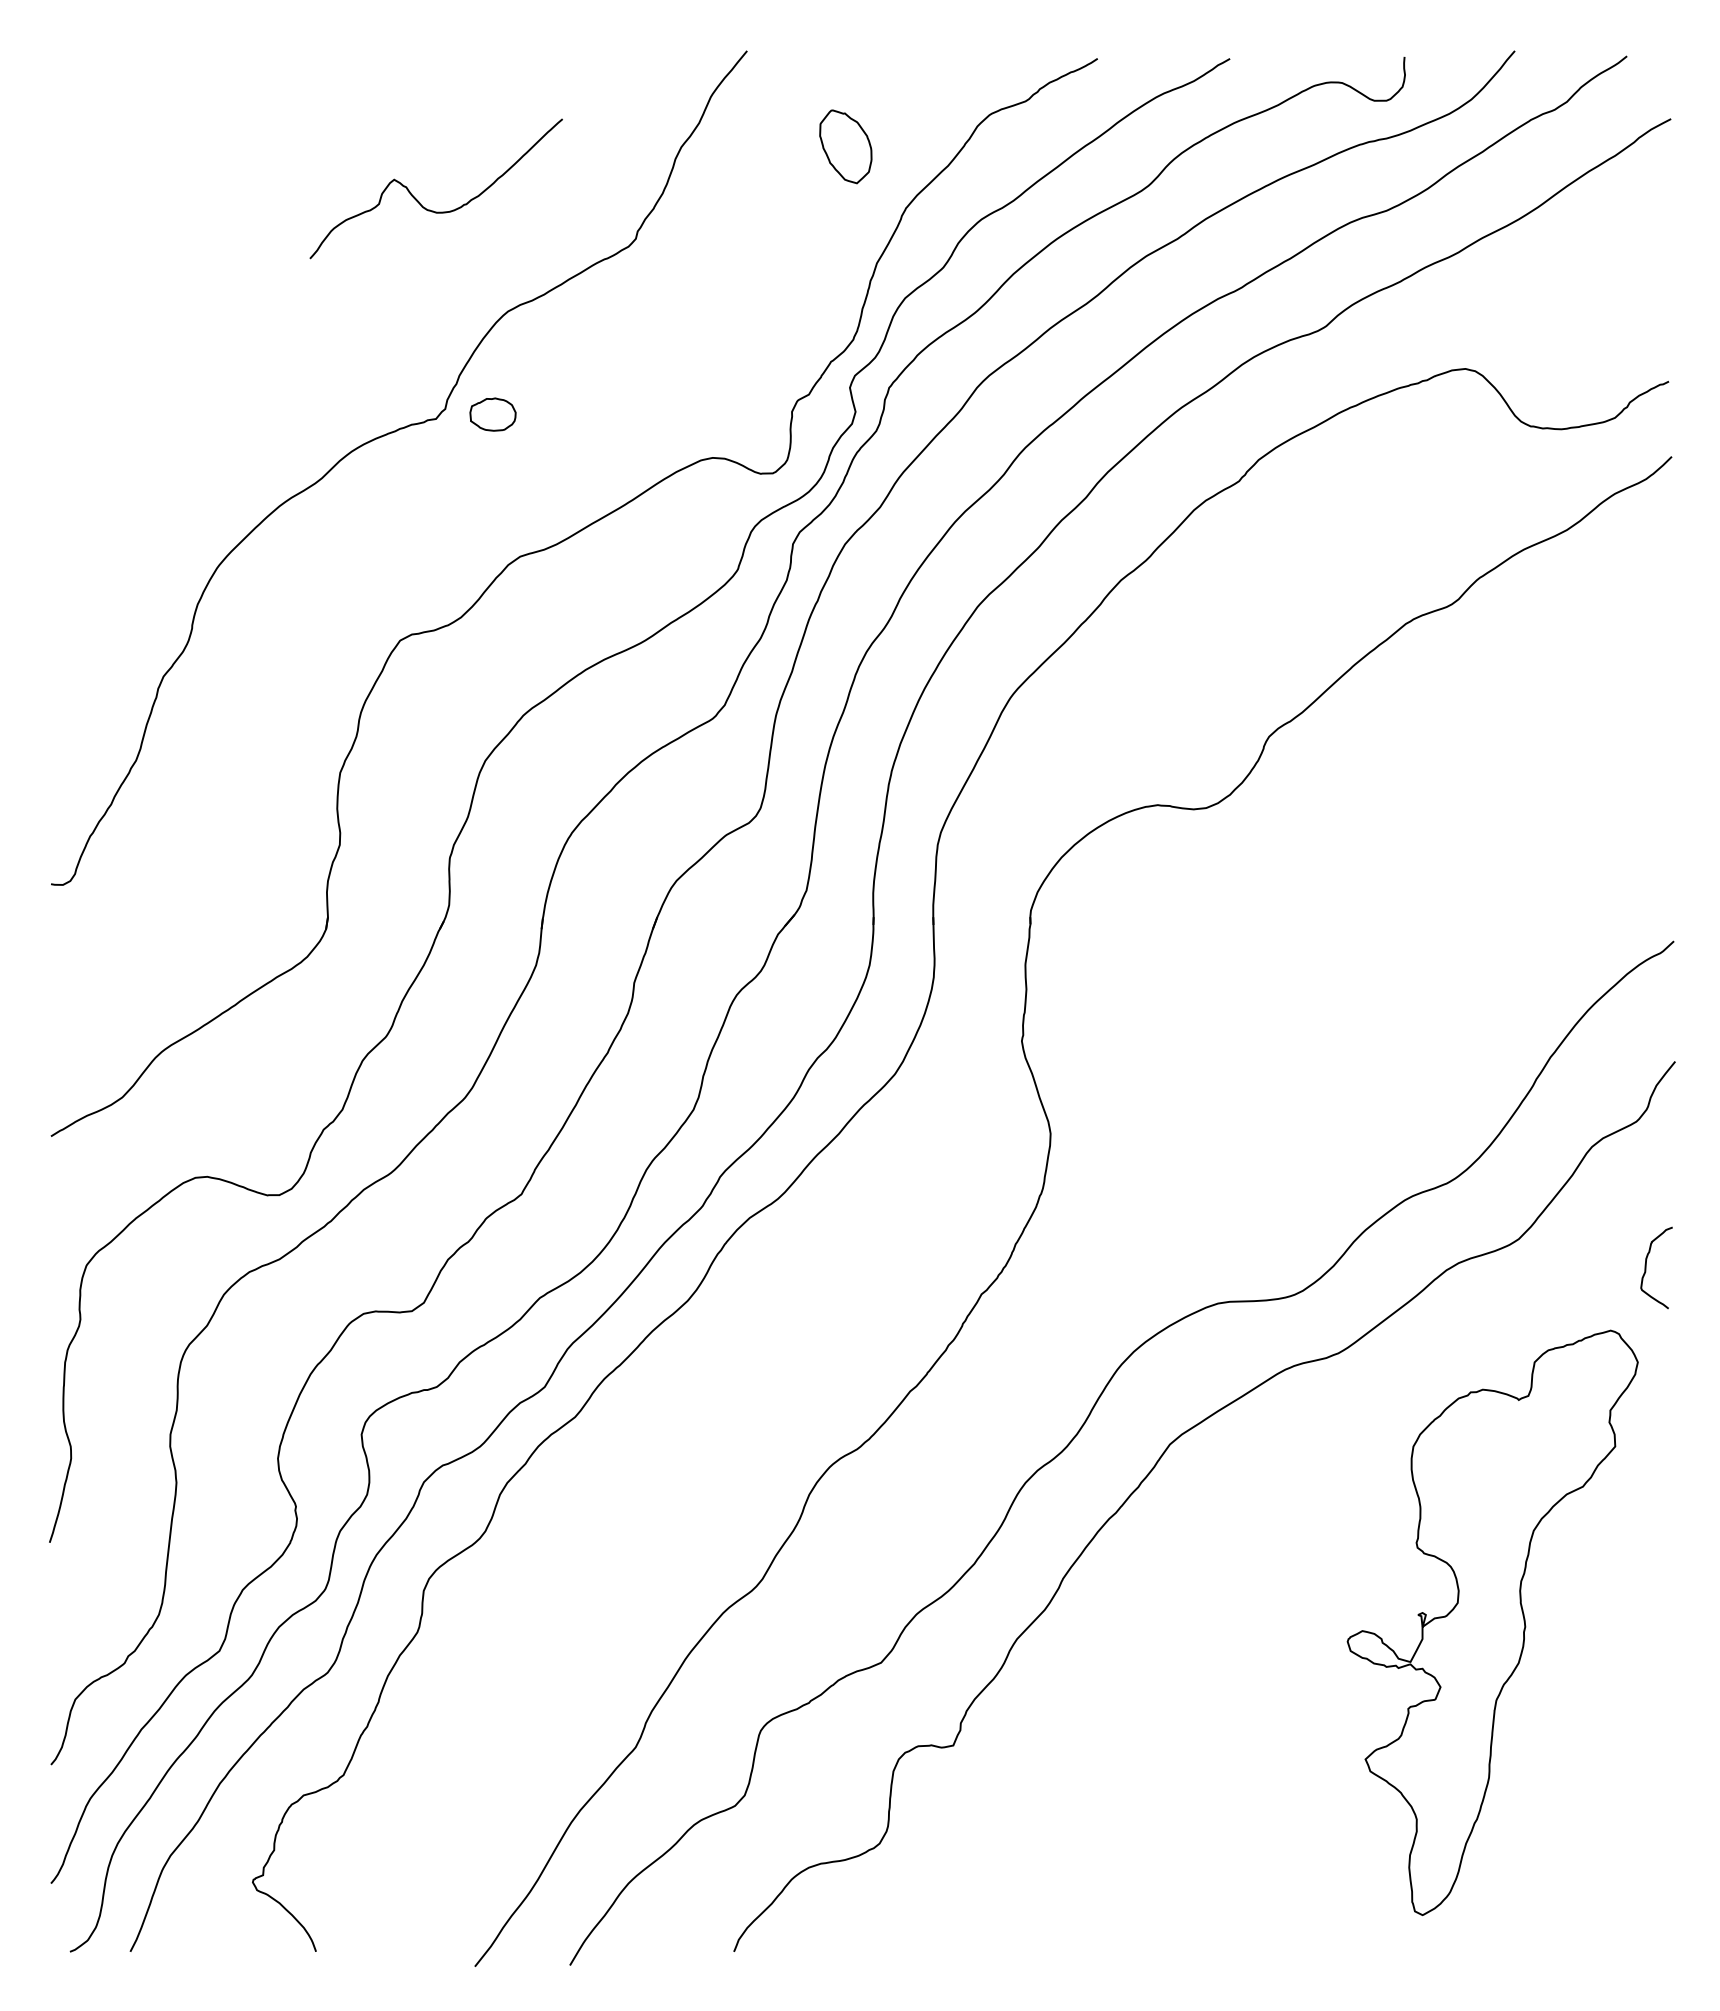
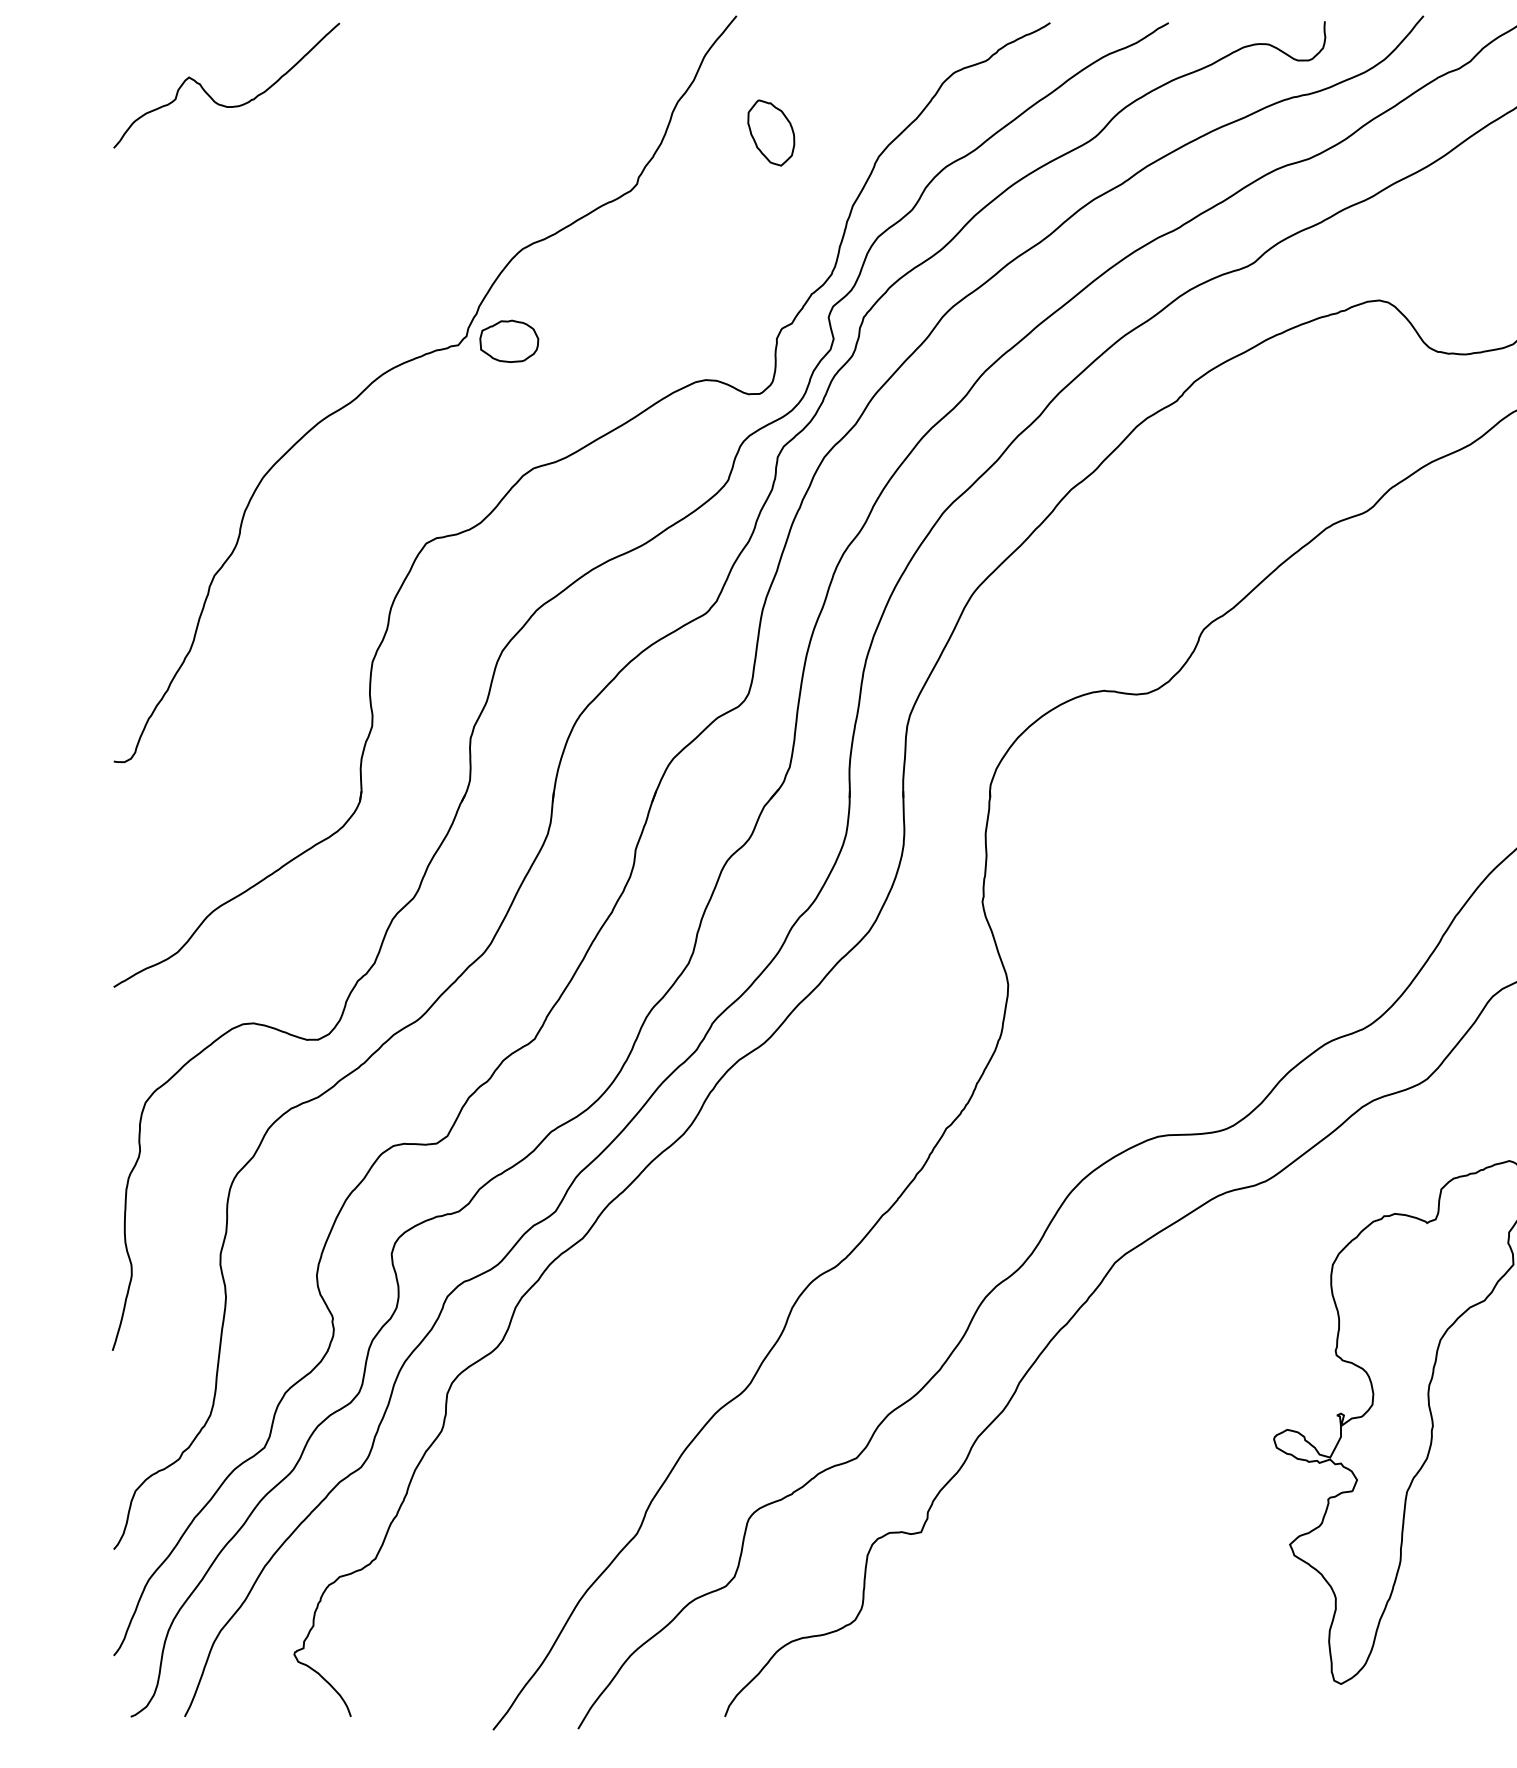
part: (845, 146) -> (770, 132), moved
curve: (420, 202) -> (212, 97), moved
part: (492, 414) -> (508, 341), size x1.43

